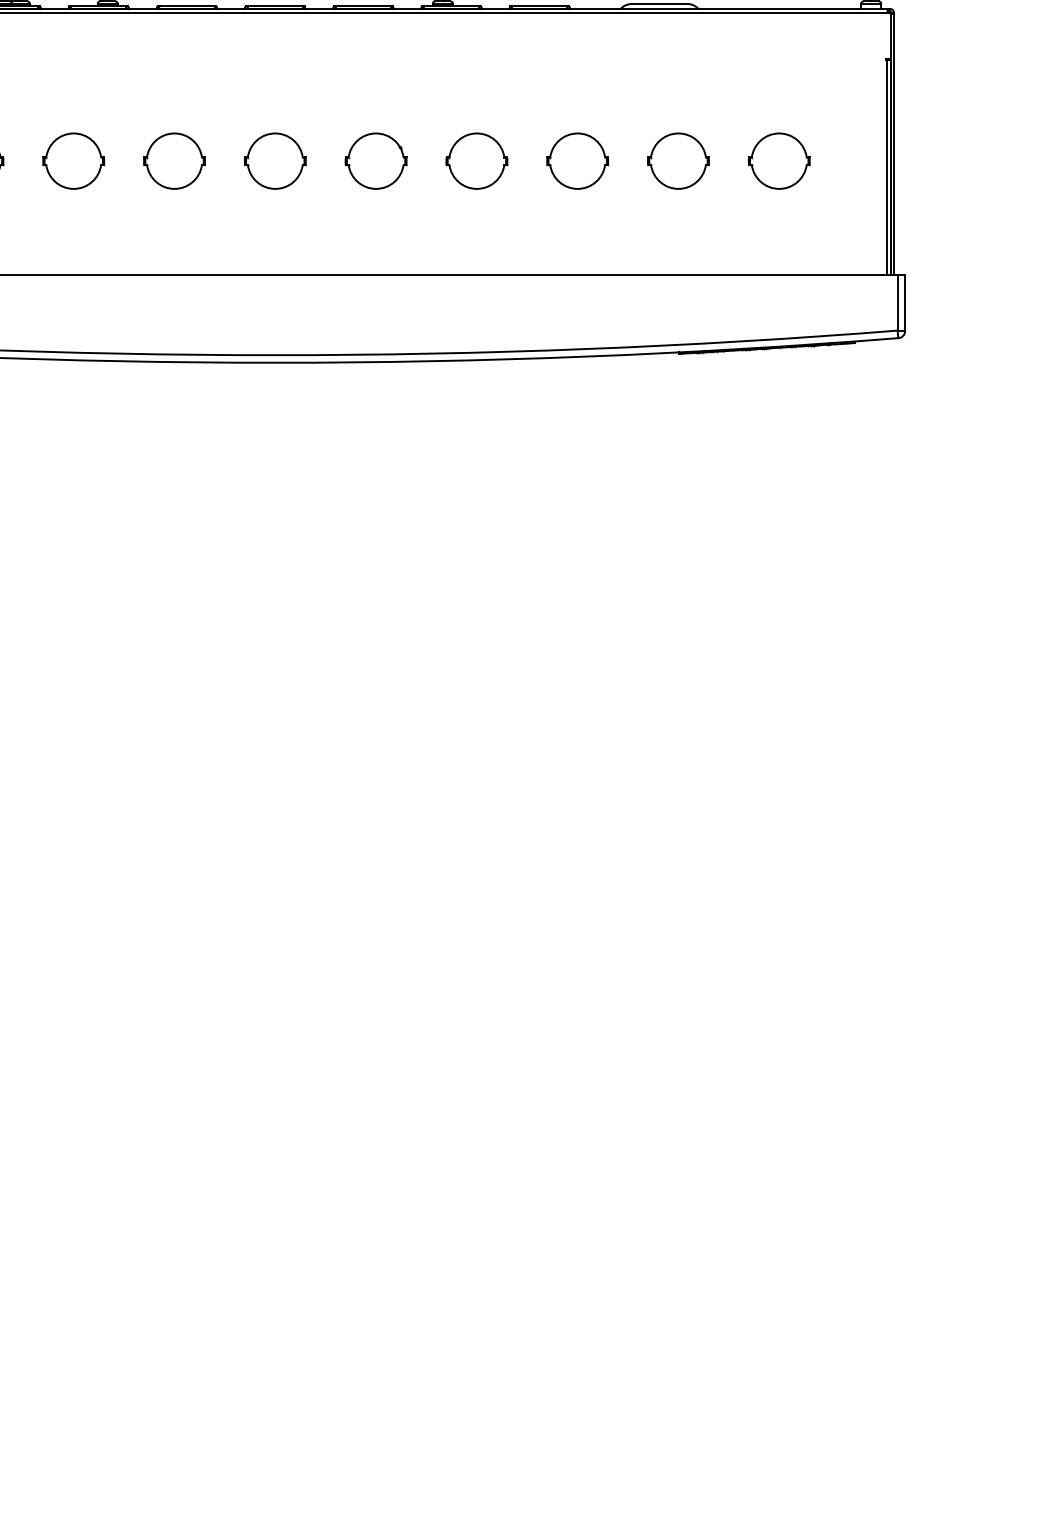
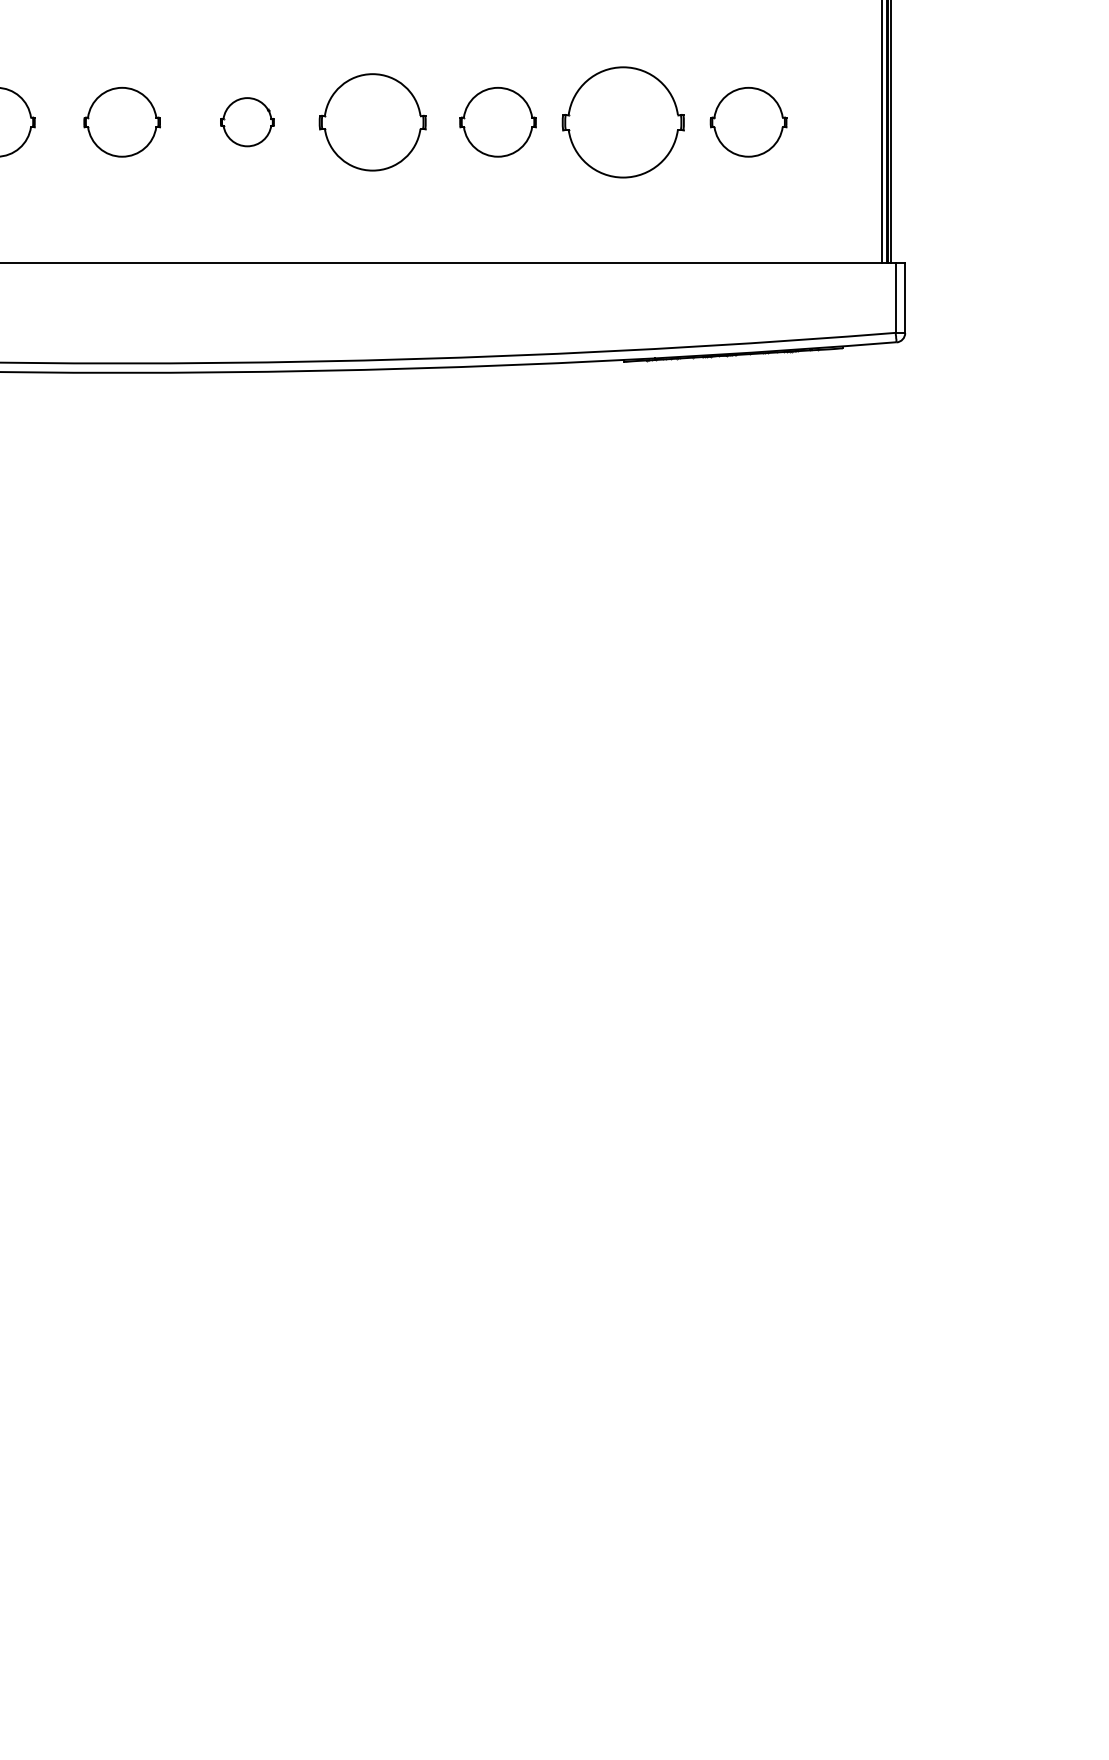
part: (375, 160) -> (246, 121), size x0.7
part: (476, 160) -> (372, 121), size x1.4
part: (678, 160) -> (623, 121), size x1.6

